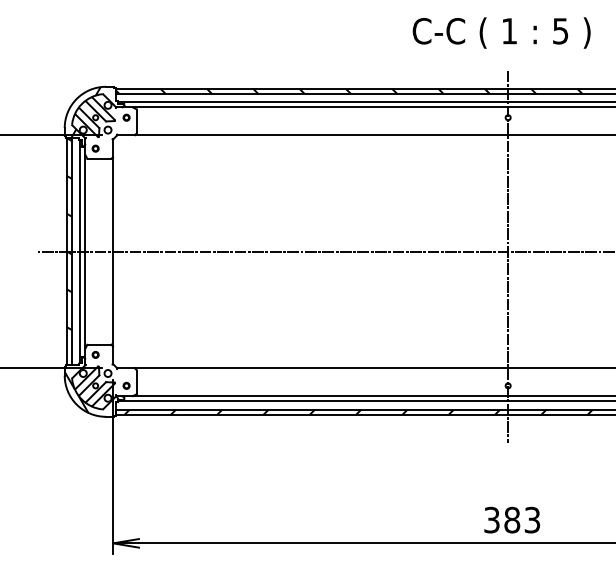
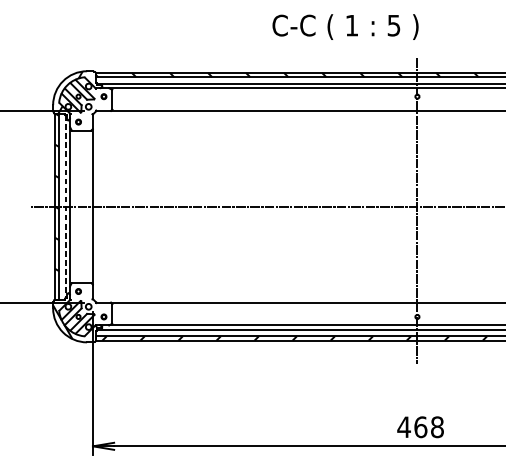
text: (501, 32) -> (345, 26), moved
line: (80, 252) -> (66, 207), solid -> dashed
text: (511, 519) -> (420, 426), 383 -> 468

